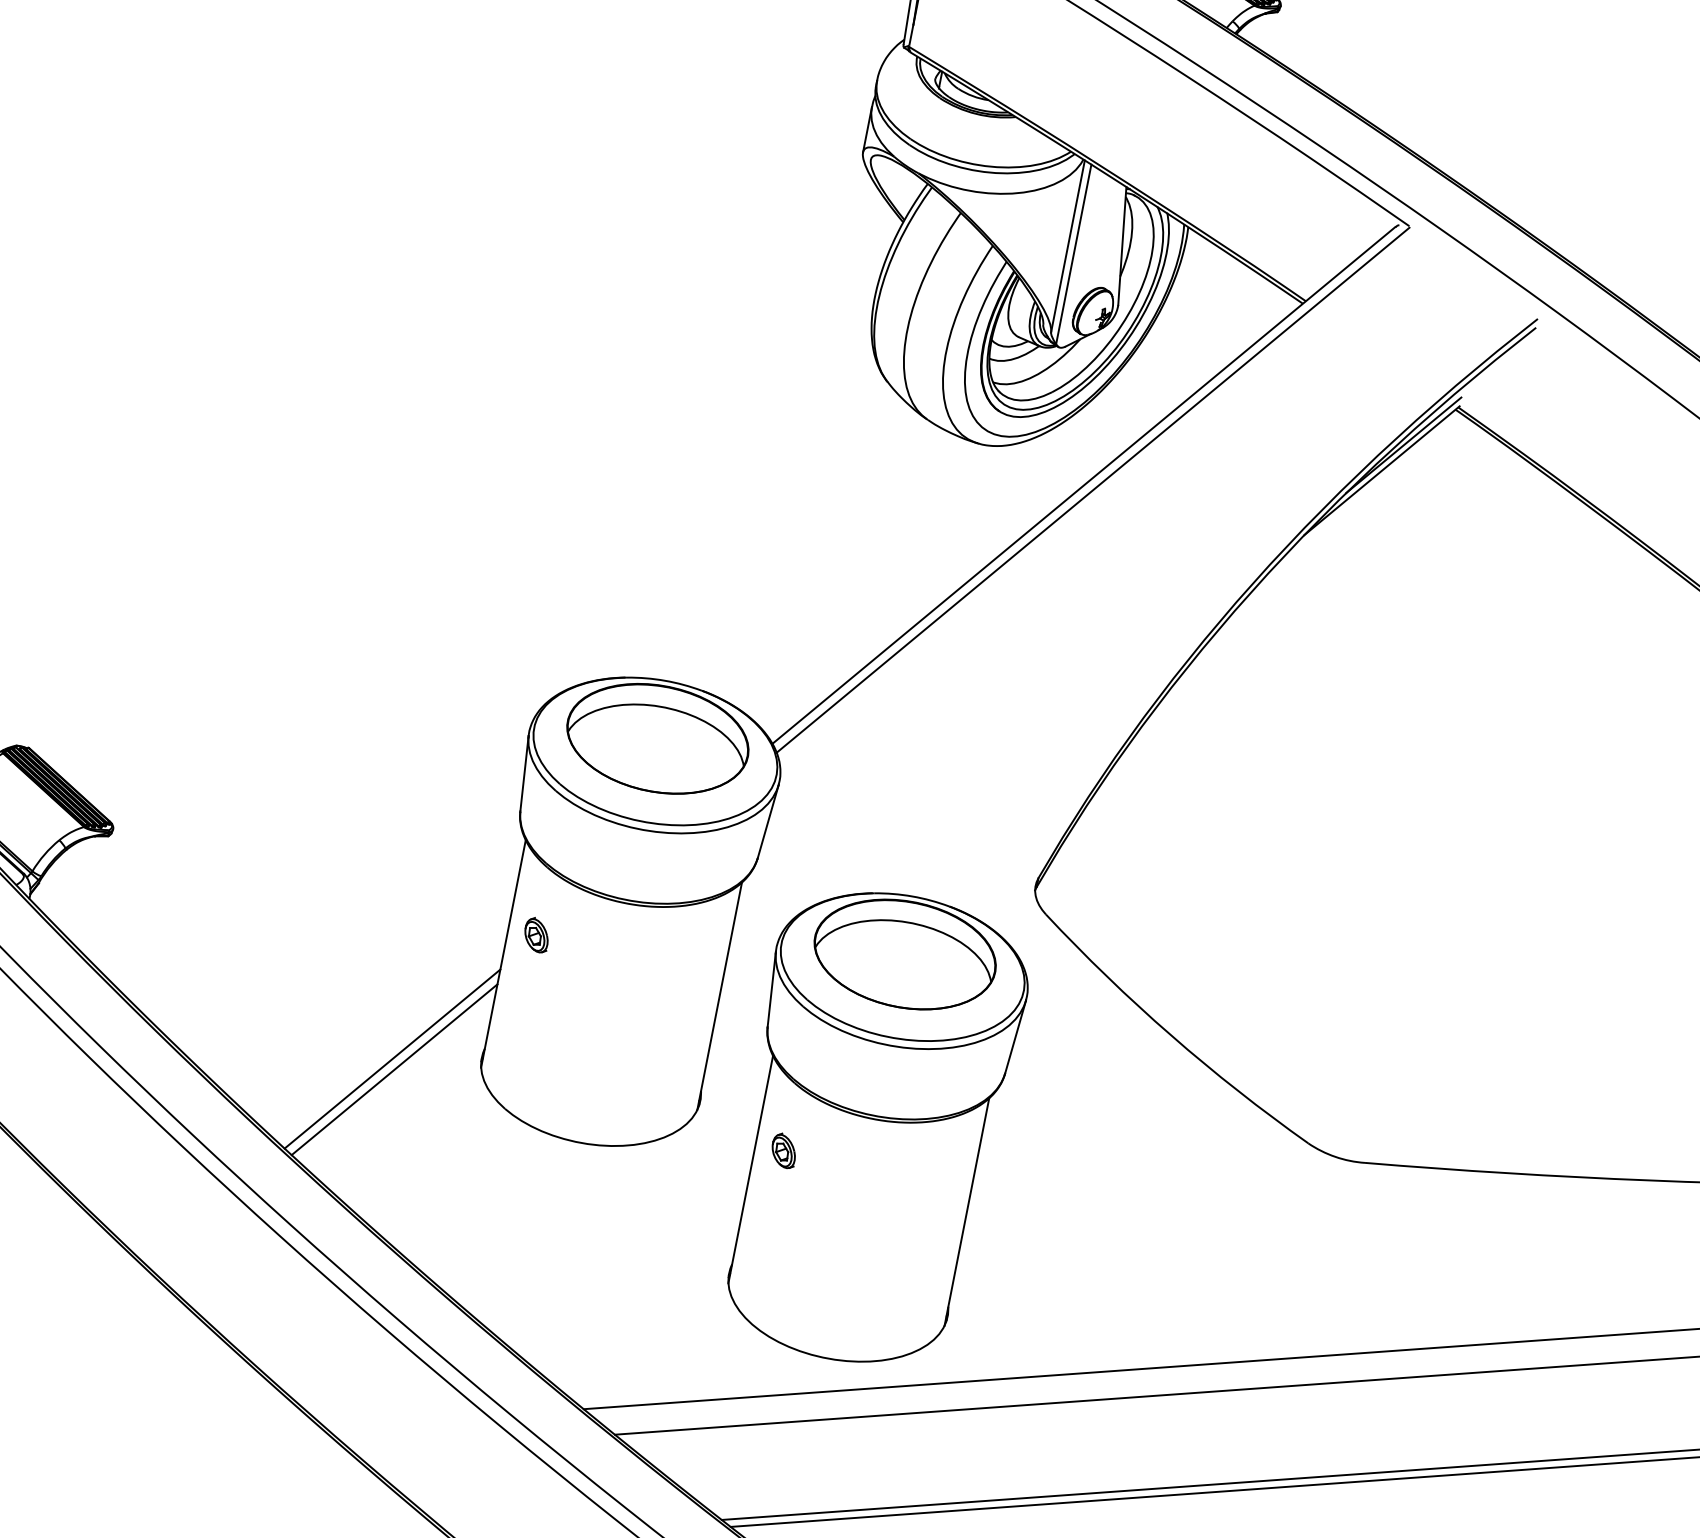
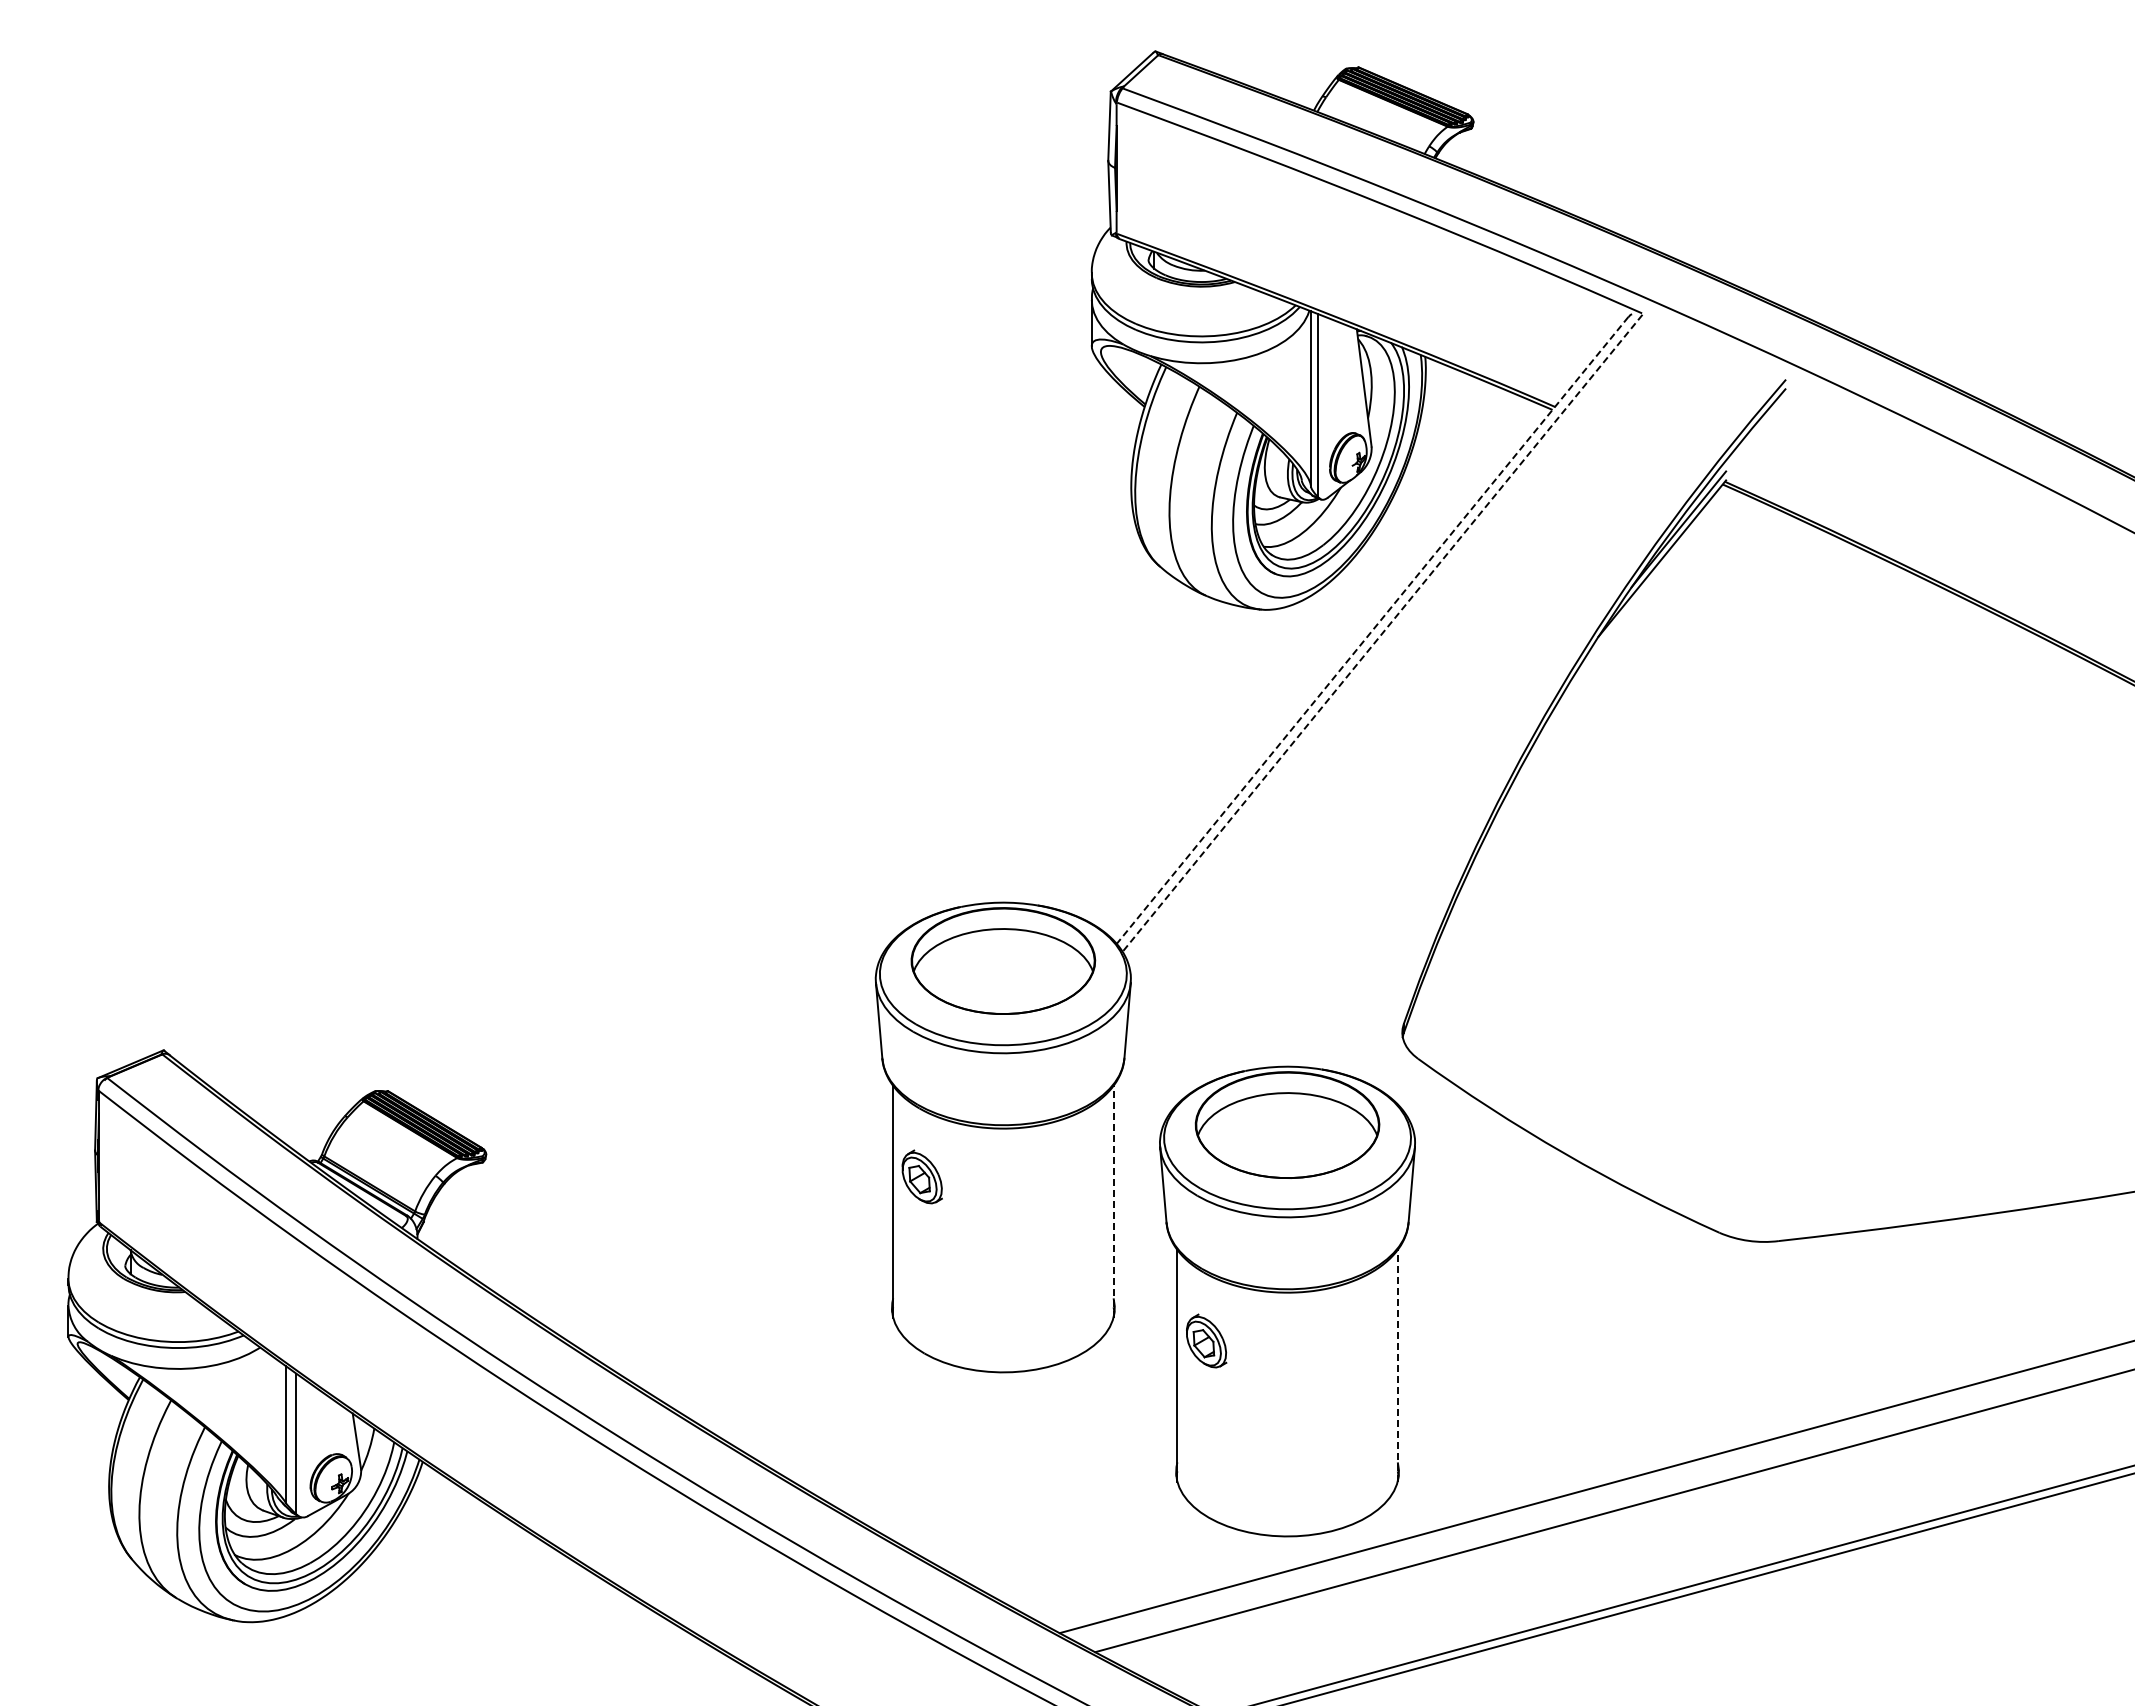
line: (1083, 485) -> (1372, 630), solid -> dashed
line: (1093, 490) -> (1382, 633), solid -> dashed
part: (537, 934) -> (922, 1176), size x1.6
line: (719, 995) -> (1113, 1201), solid -> dashed
line: (392, 1058) -> (804, 1325), removed
line: (394, 1069) -> (808, 1336), removed
part: (784, 1150) -> (1206, 1340), size x1.6
line: (966, 1211) -> (1397, 1365), solid -> dashed

